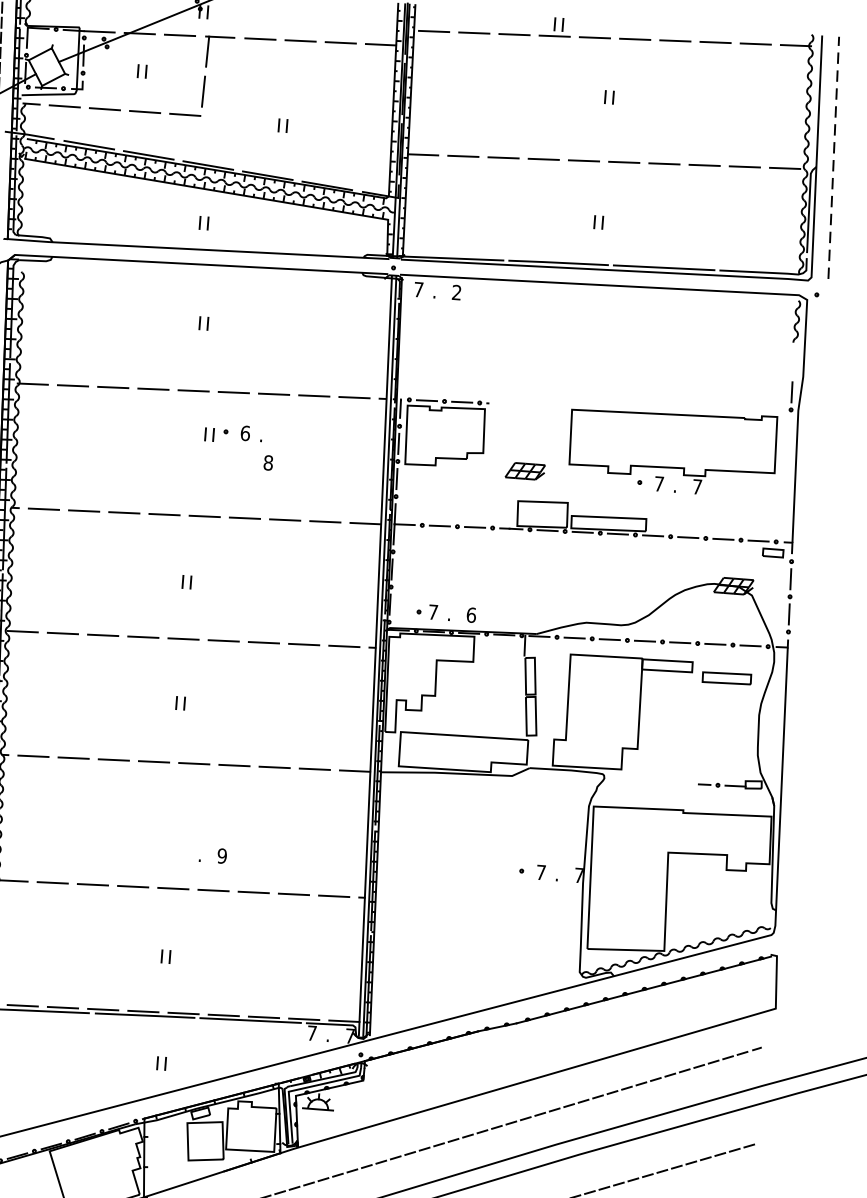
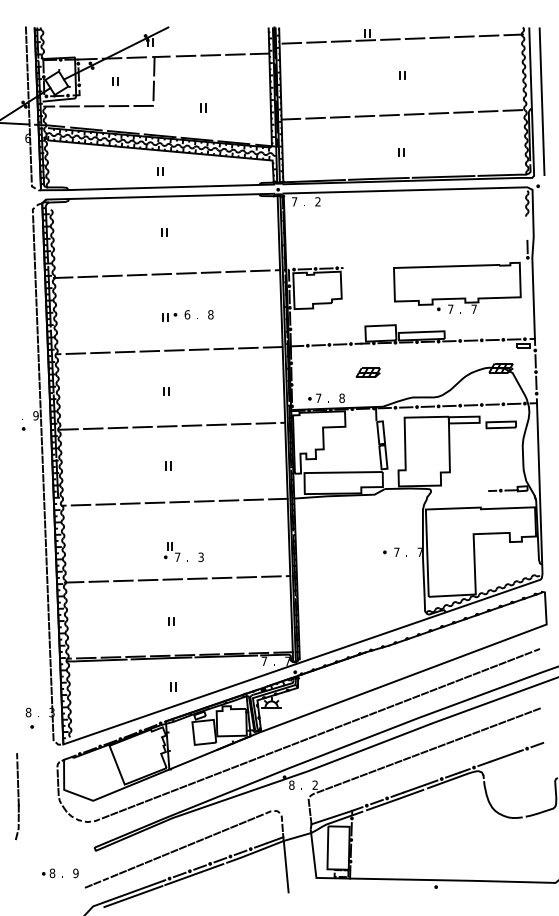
line: (834, 157) -> (542, 101), dashed -> solid
part: (232, 433) -> (179, 315), moved
part: (524, 470) -> (367, 372), moved
text: (470, 613) -> (341, 397), 6 -> 8
part: (176, 843) -> (172, 551), added
text: (221, 854) -> (200, 556), 9 -> 3

